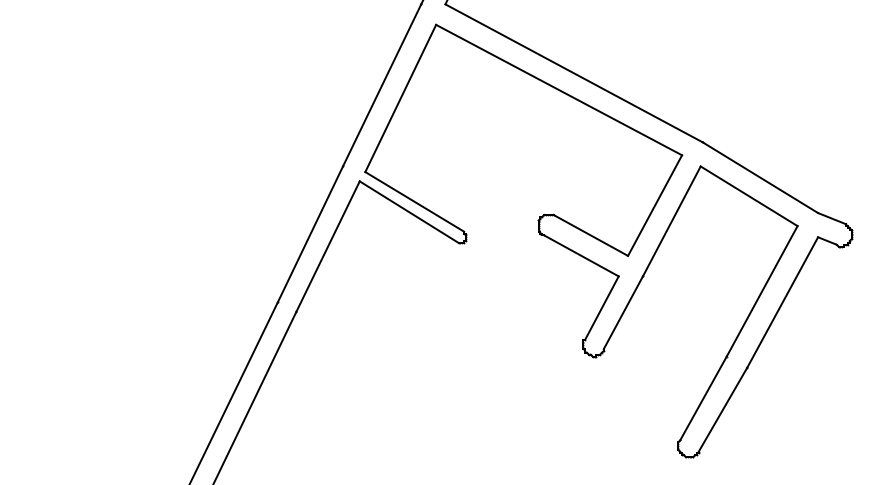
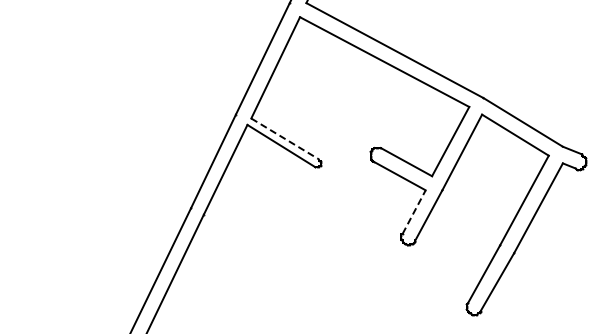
line: (415, 202) -> (285, 139), solid -> dashed
line: (602, 308) -> (414, 212), solid -> dashed

